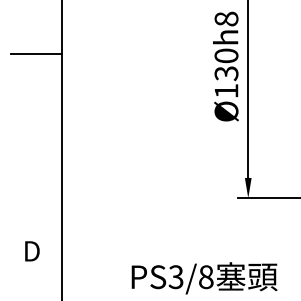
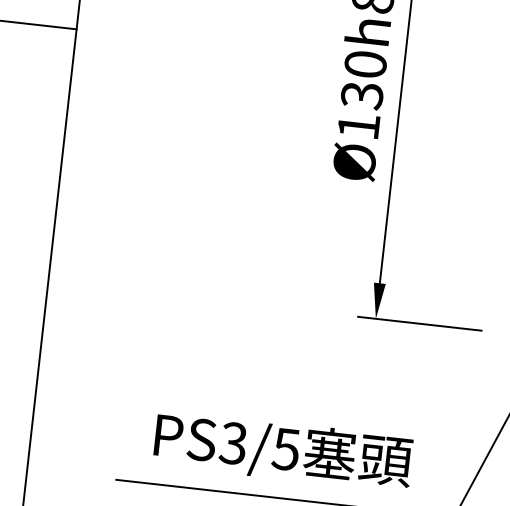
text: (205, 277) -> (285, 449), PS3/8 -> PS3/5

